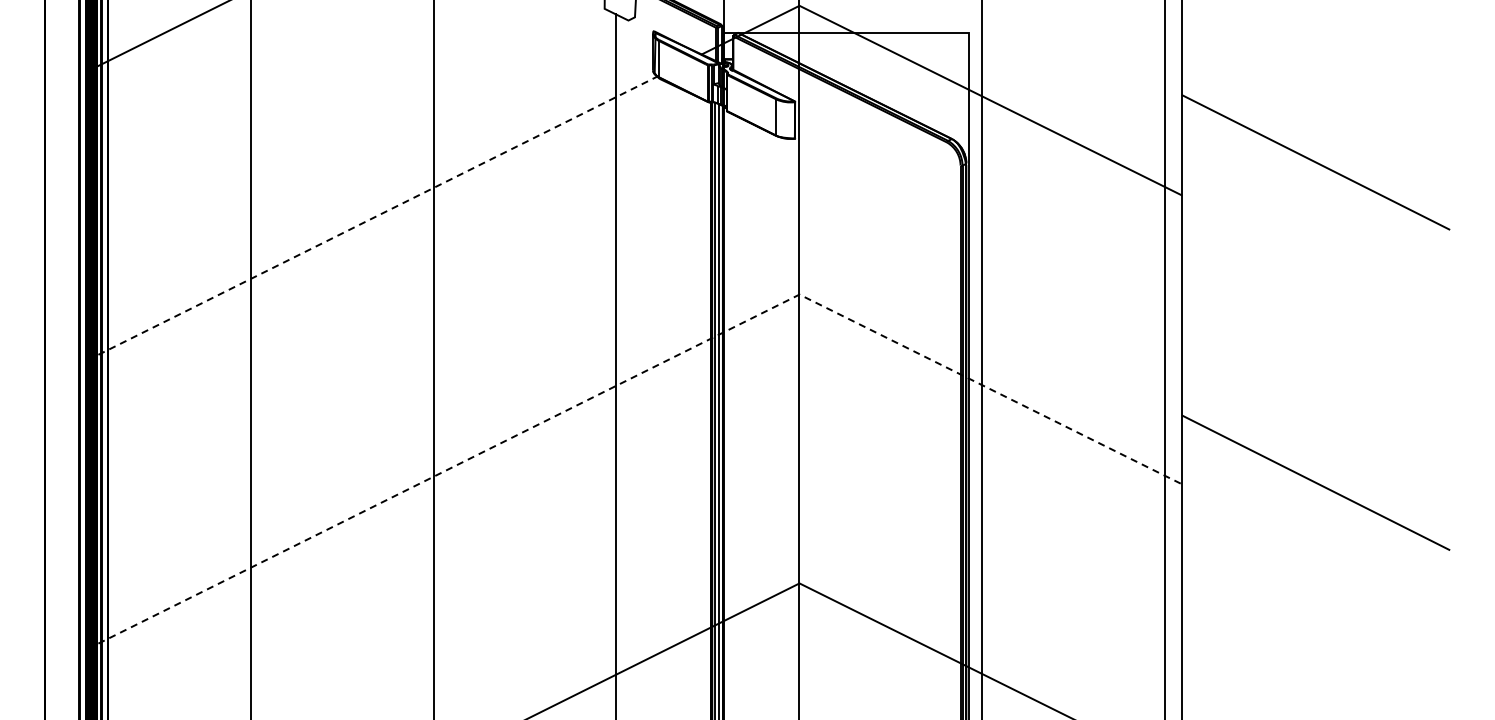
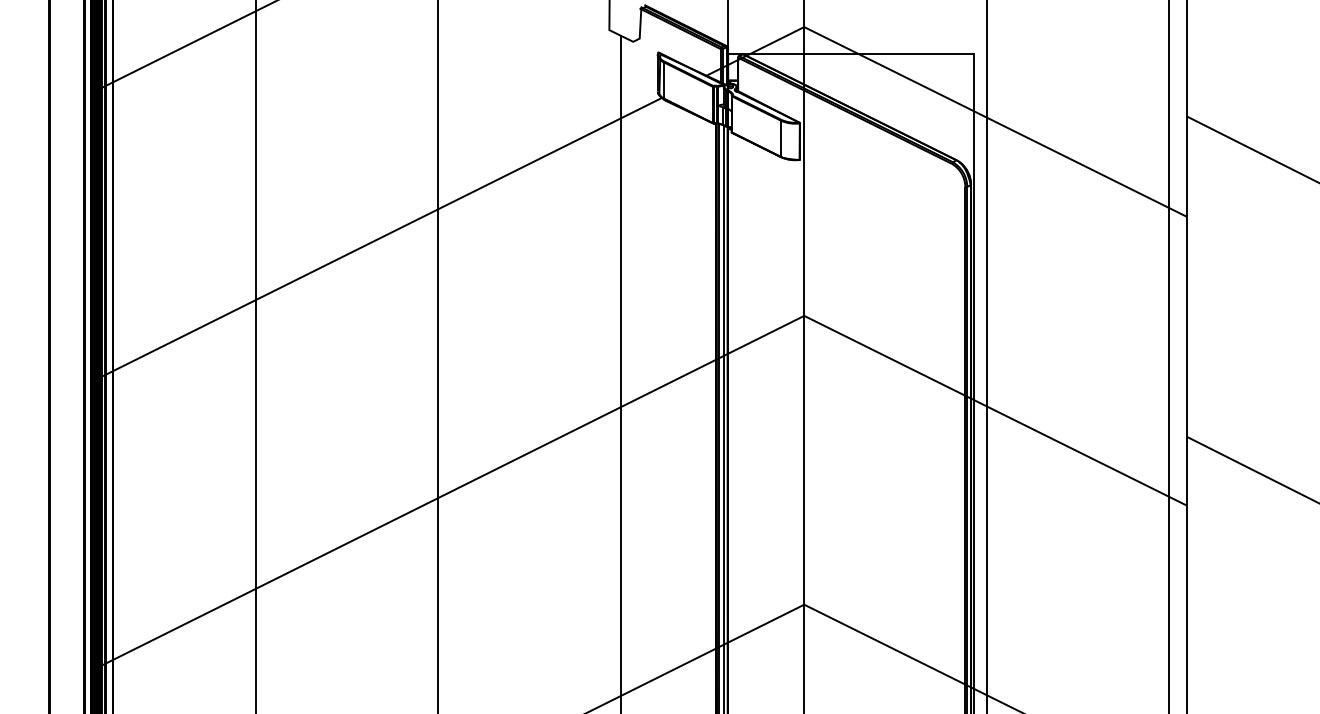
line: (372, 218) -> (377, 239), dashed -> solid
line: (635, 376) -> (640, 397), dashed -> solid

